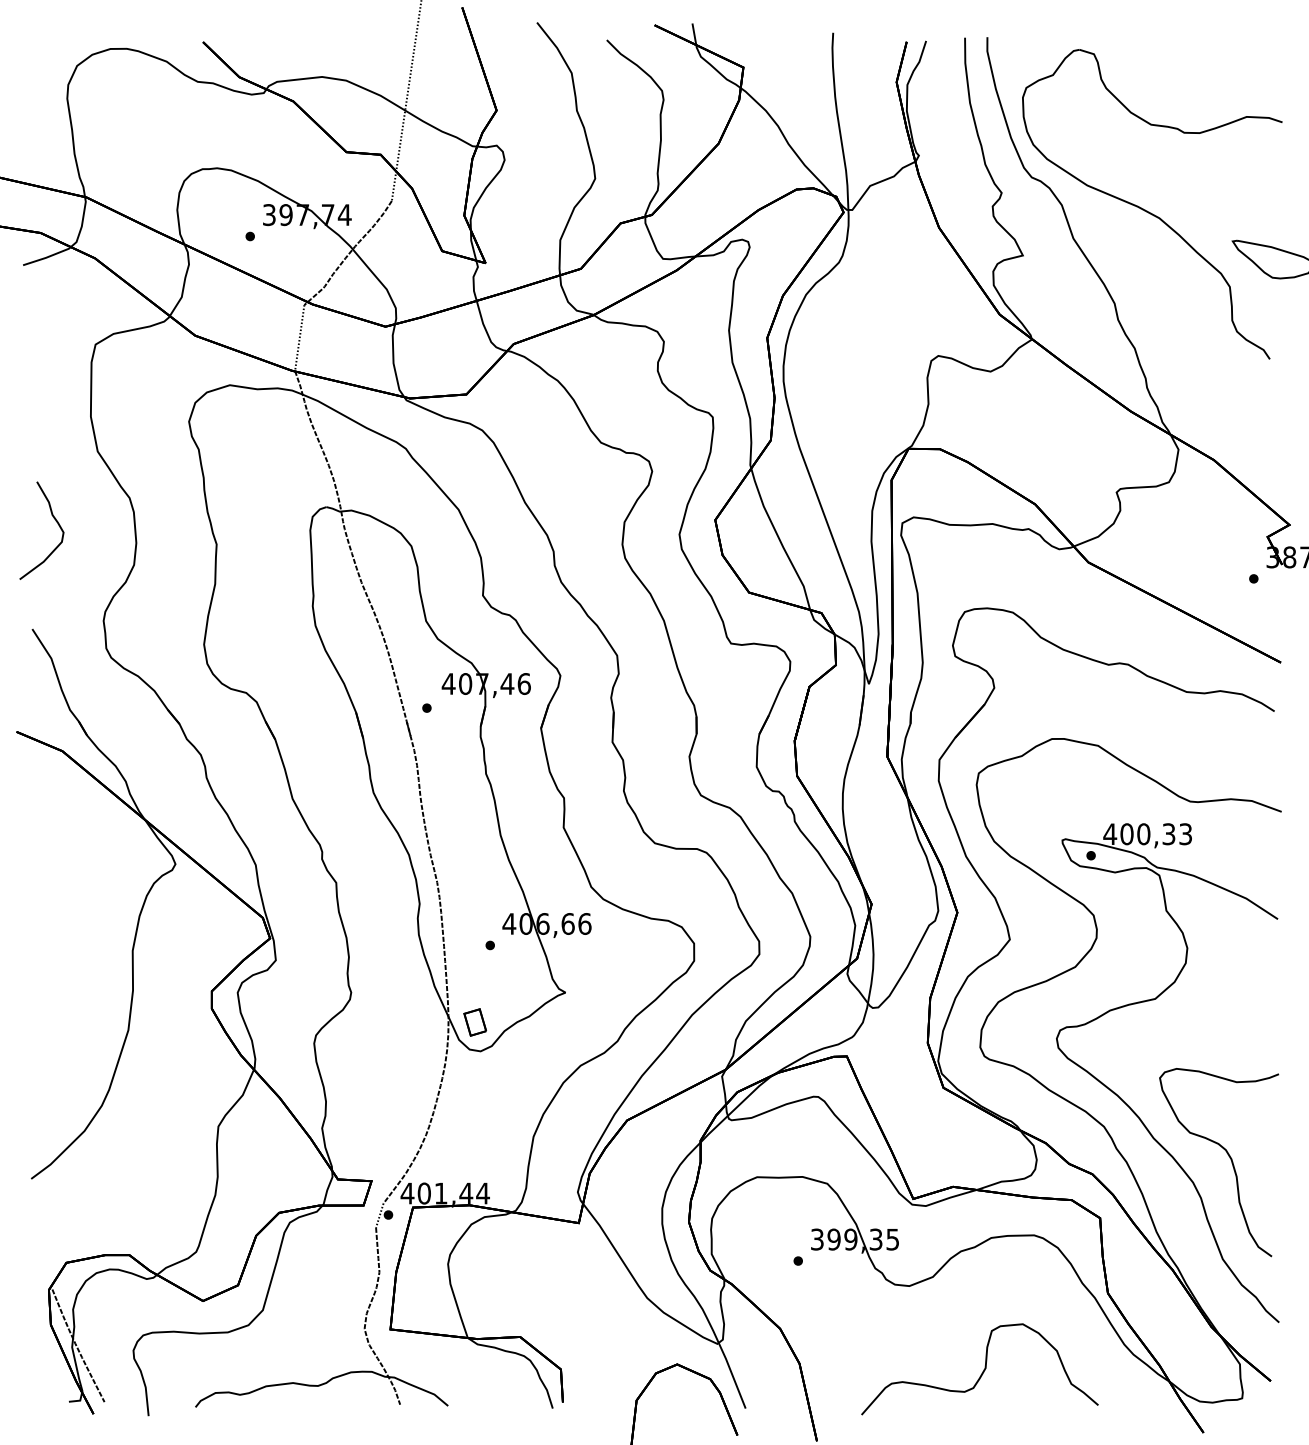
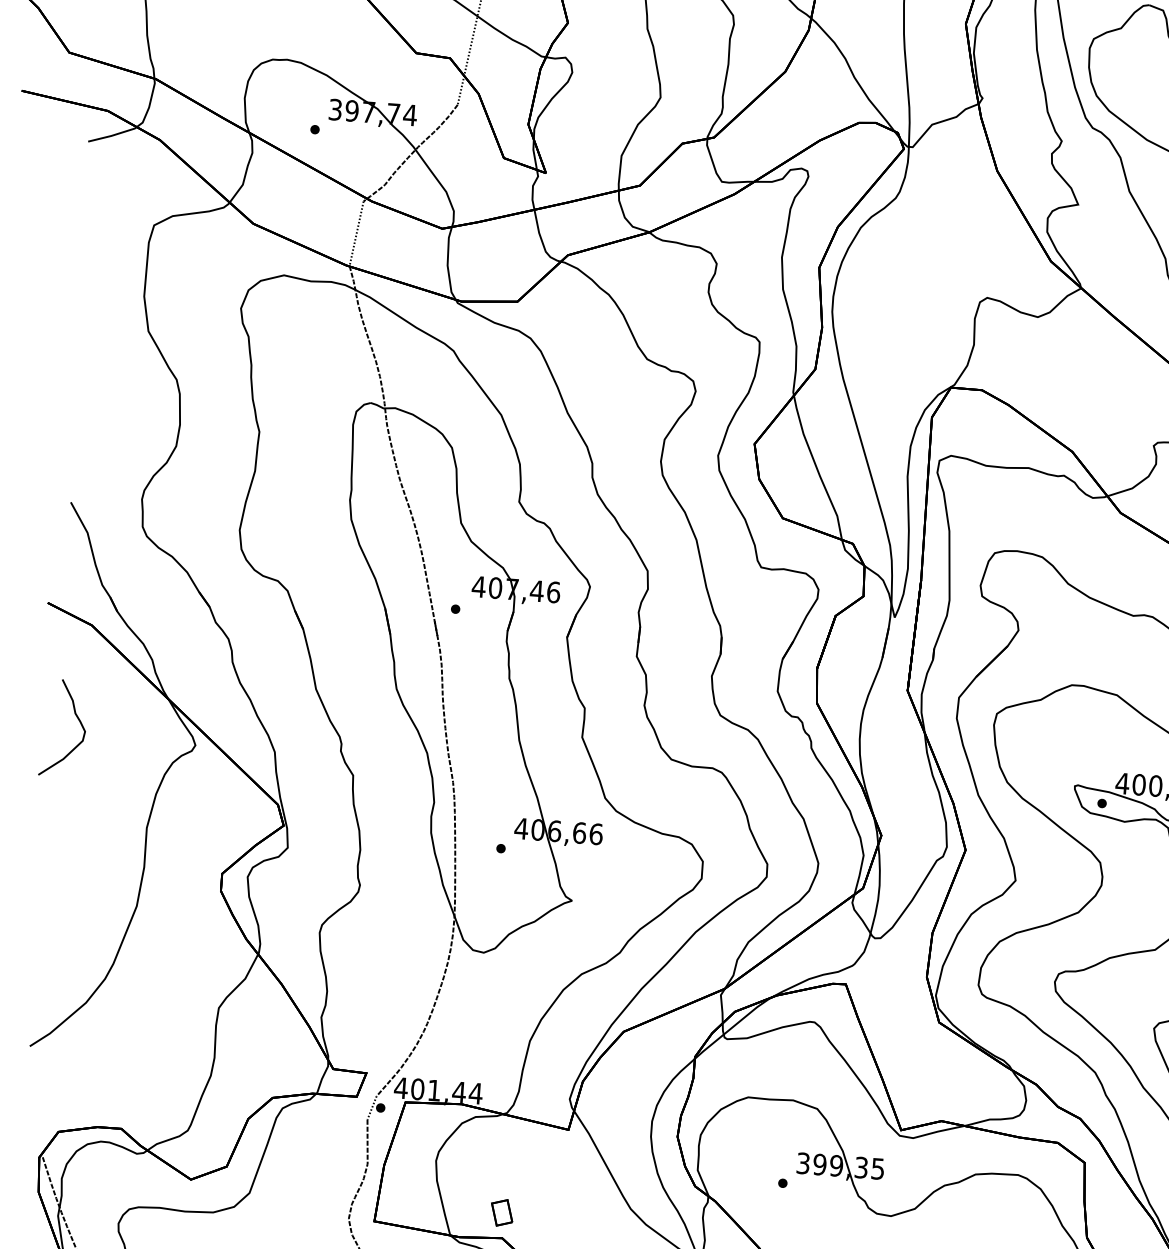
curve: (55, 521) -> (77, 720), moved
part: (474, 1022) -> (501, 1212), moved

